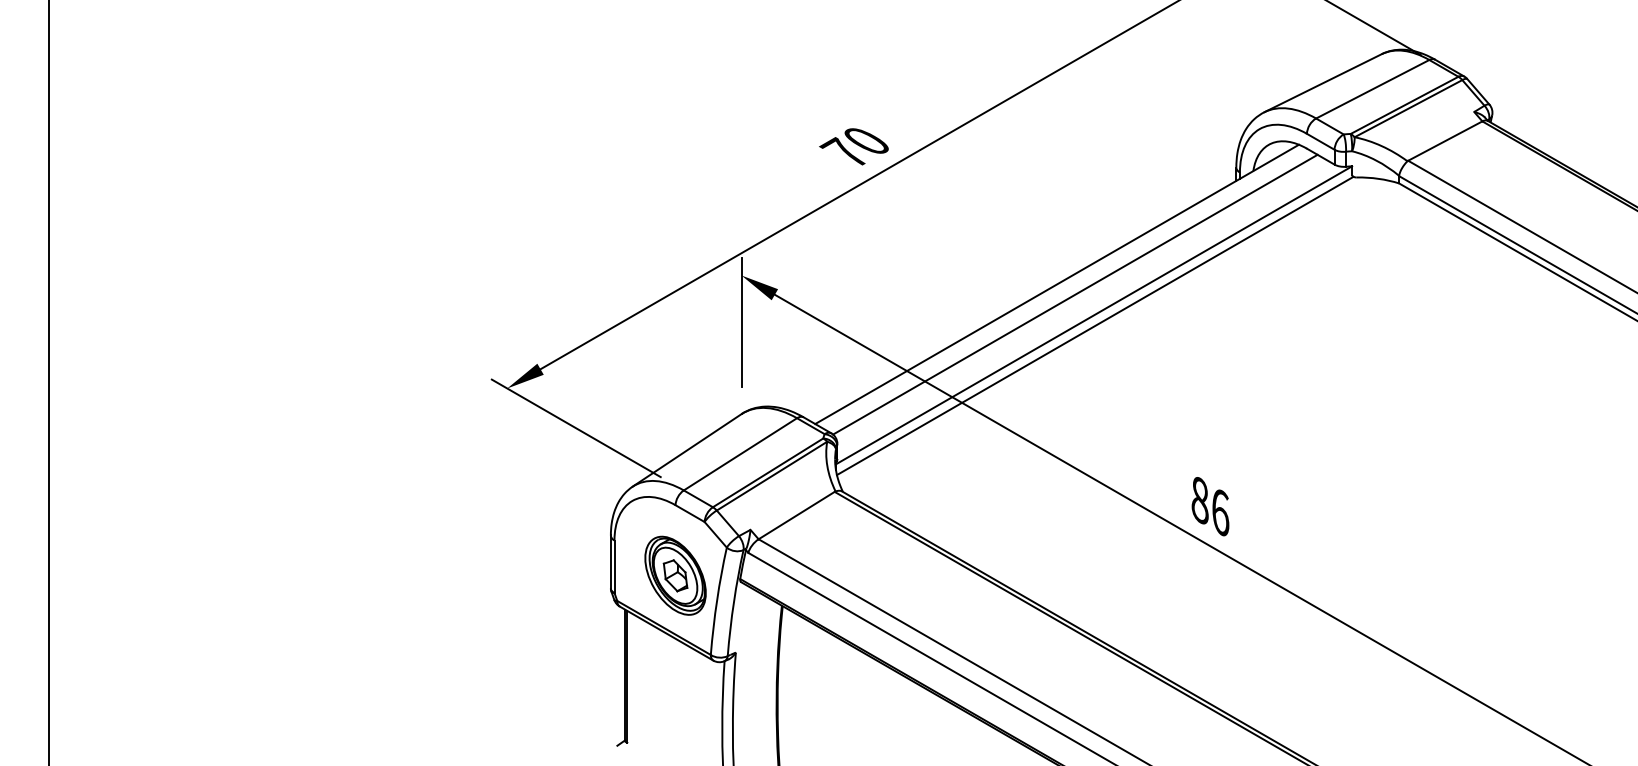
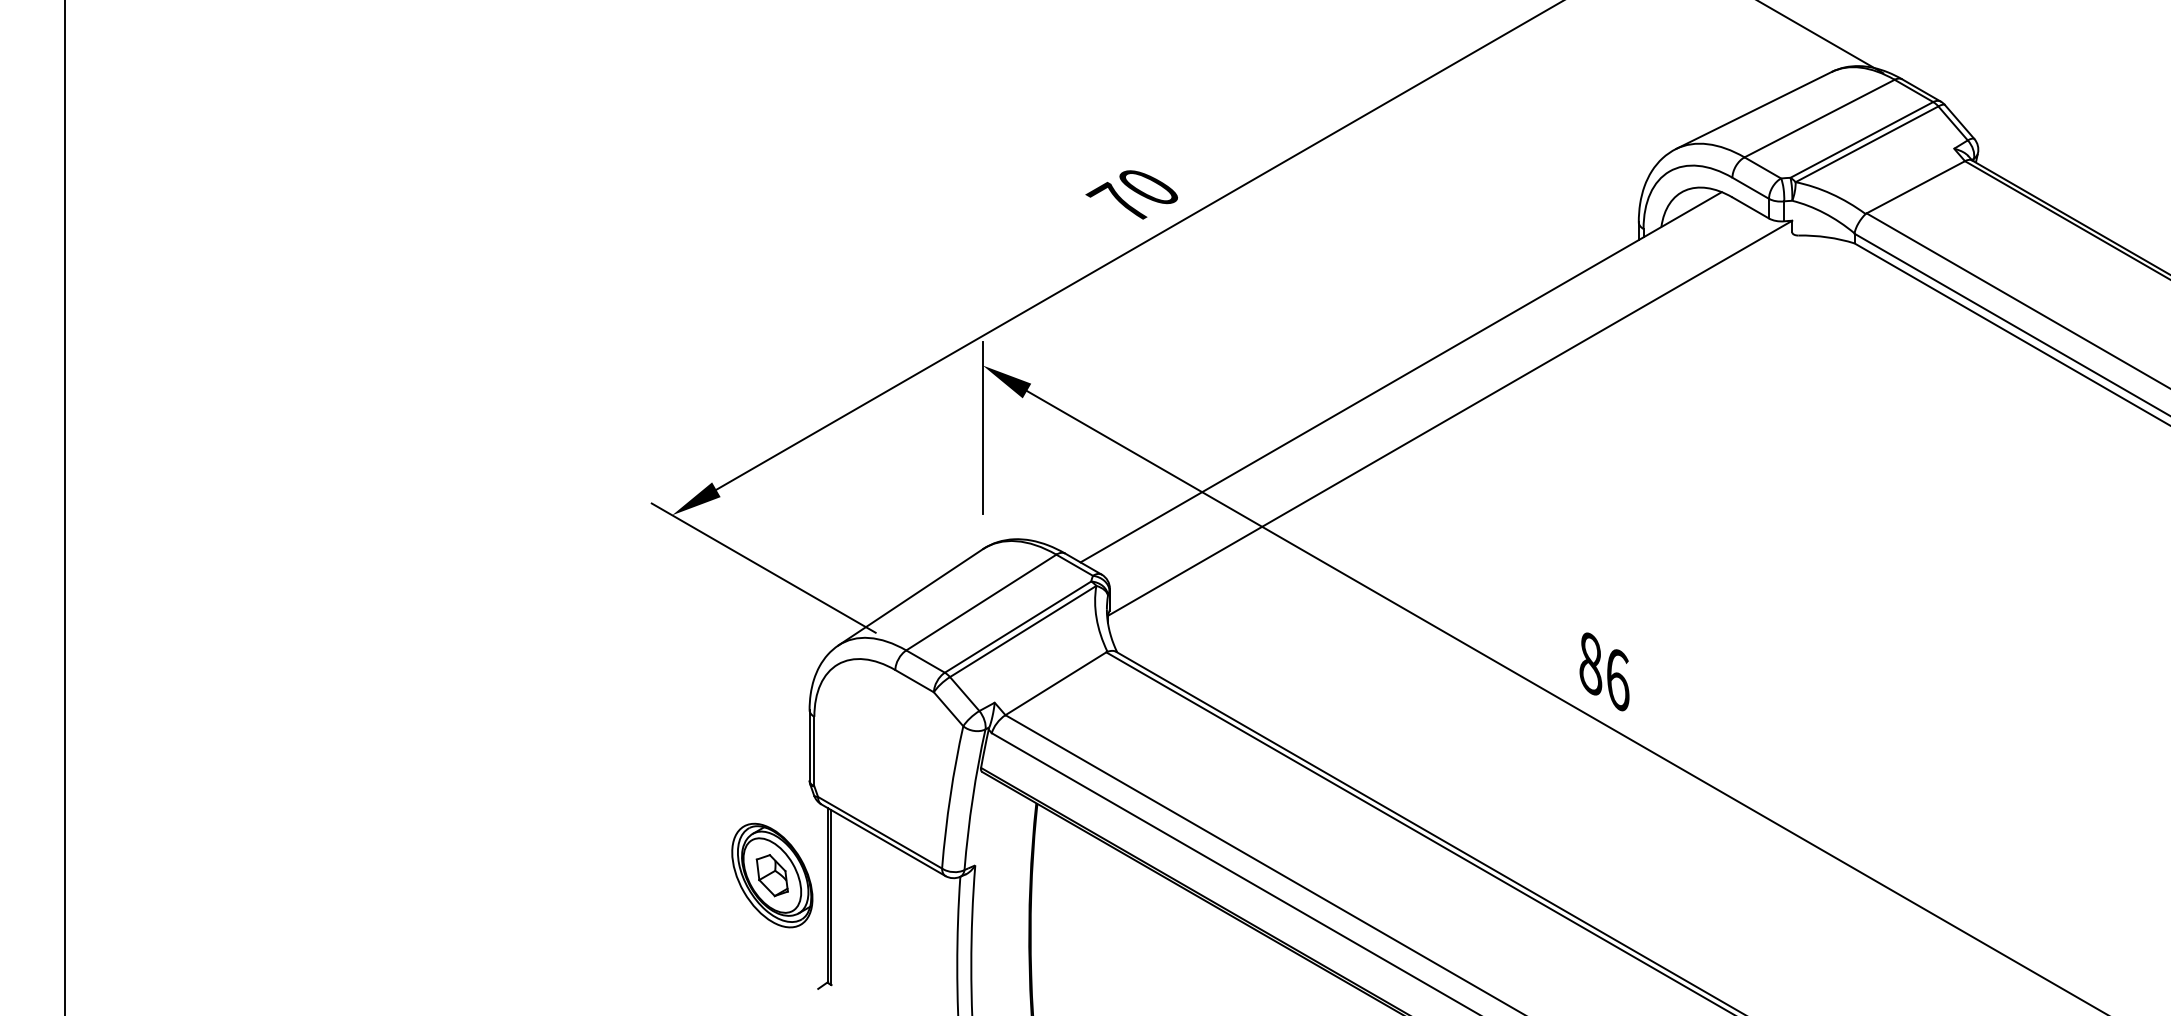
line: (1075, 294) -> (1425, 390), removed
line: (1095, 326) -> (1451, 432), removed
part: (675, 575) -> (772, 875), moved

